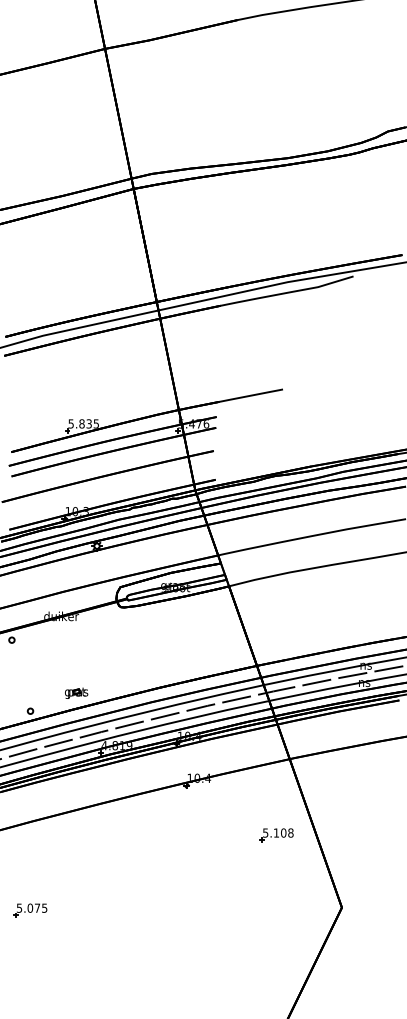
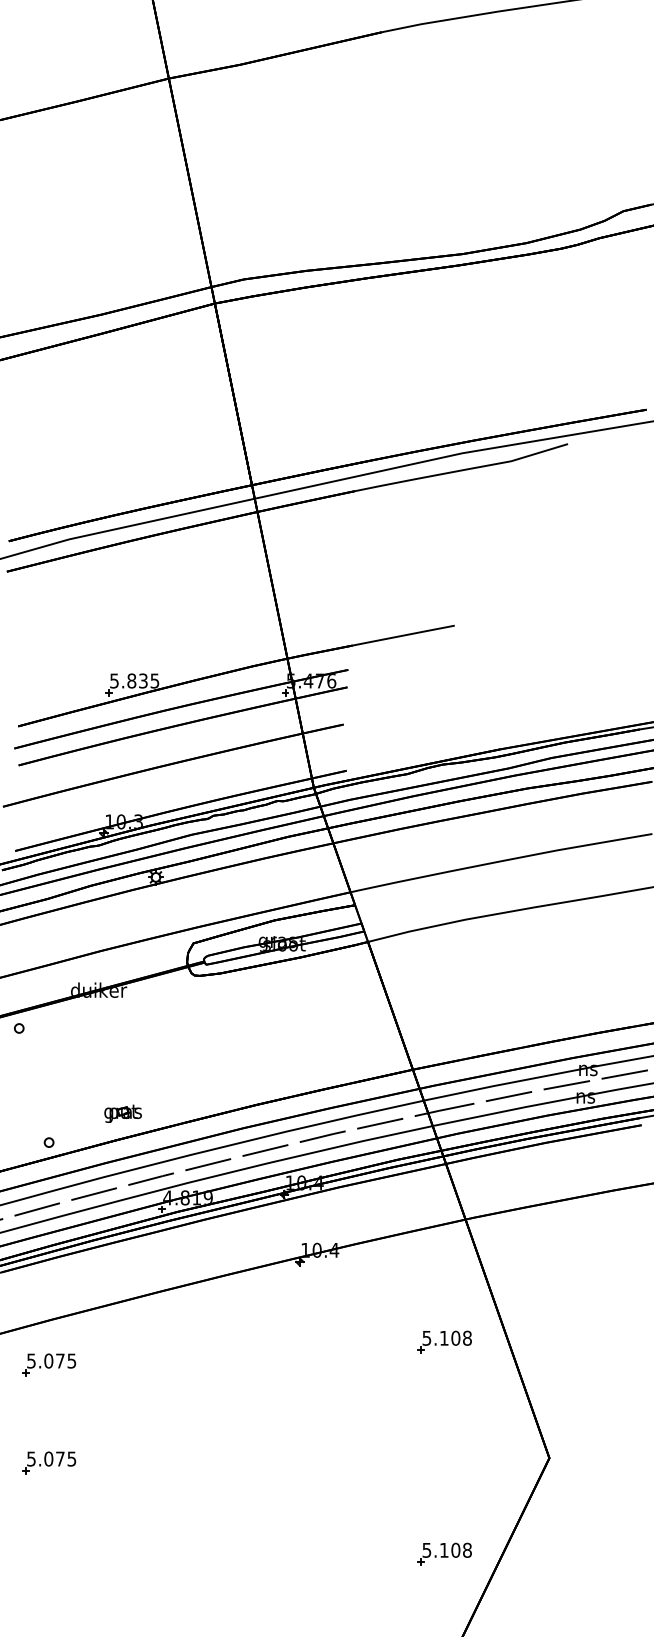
part: (30, 849) -> (49, 1364), added
part: (276, 967) -> (444, 1554), added

